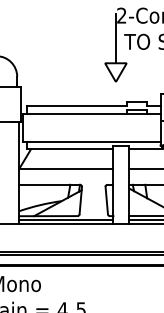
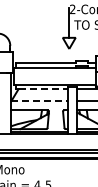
line: (72, 149) -> (43, 89), solid -> dashed
line: (67, 169) -> (40, 101), solid -> dashed

